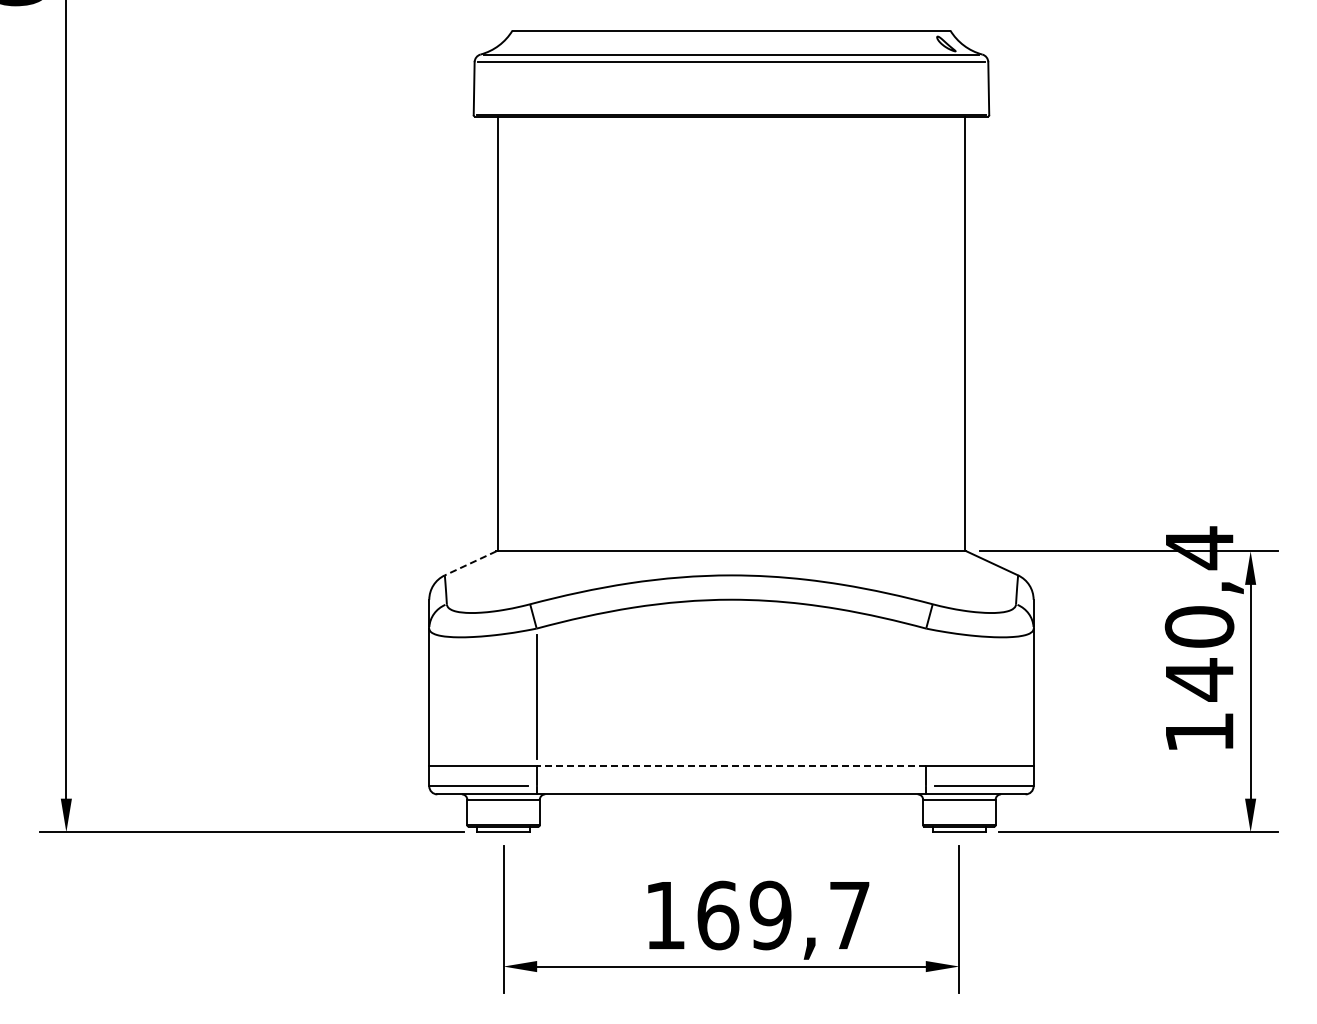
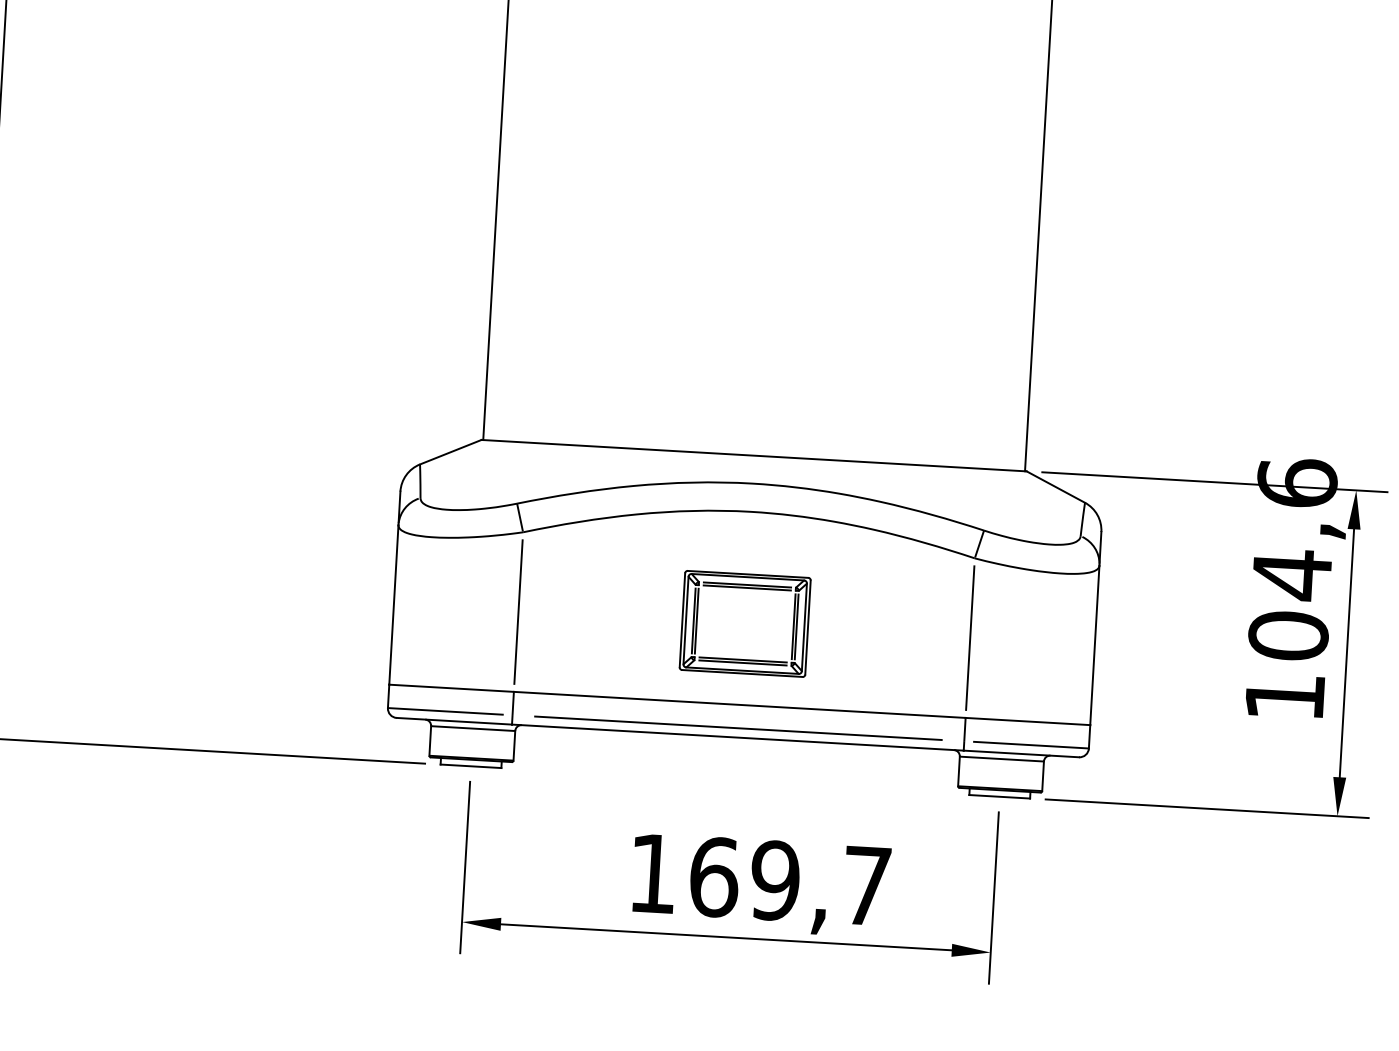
line: (470, 563) -> (450, 452), dashed -> solid
text: (1199, 613) -> (1292, 559), 140,4 -> 104,6
part: (732, 695) -> (745, 622), added
line: (926, 697) -> (970, 638), added
line: (731, 766) -> (739, 705), dashed -> solid
line: (731, 786) -> (738, 728), added

